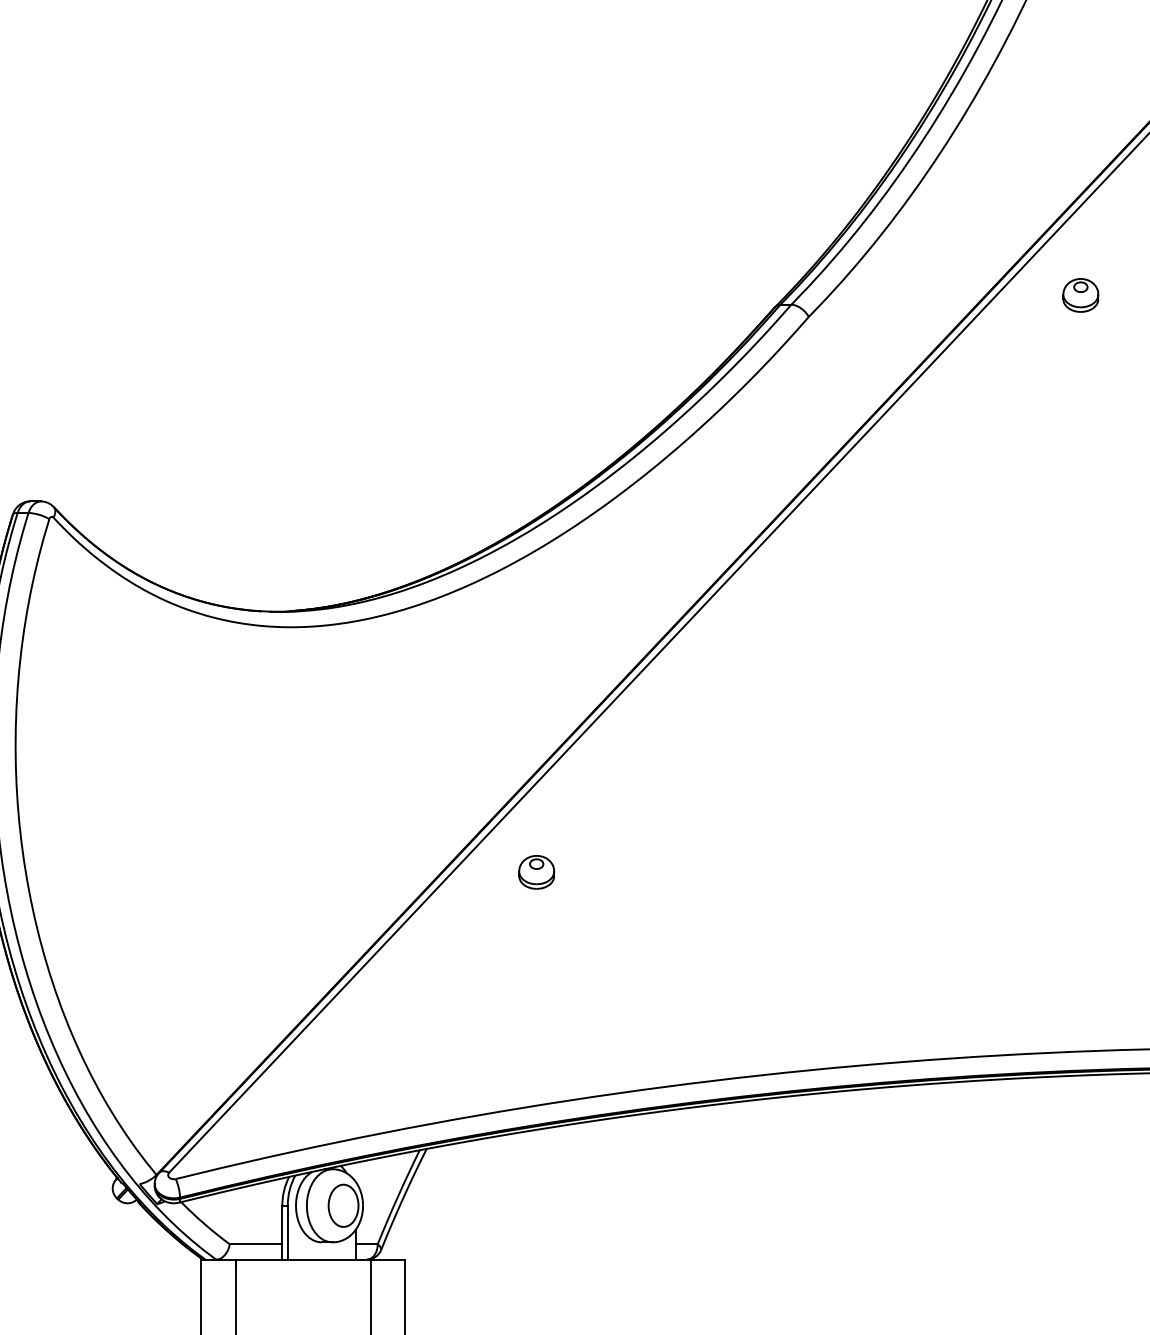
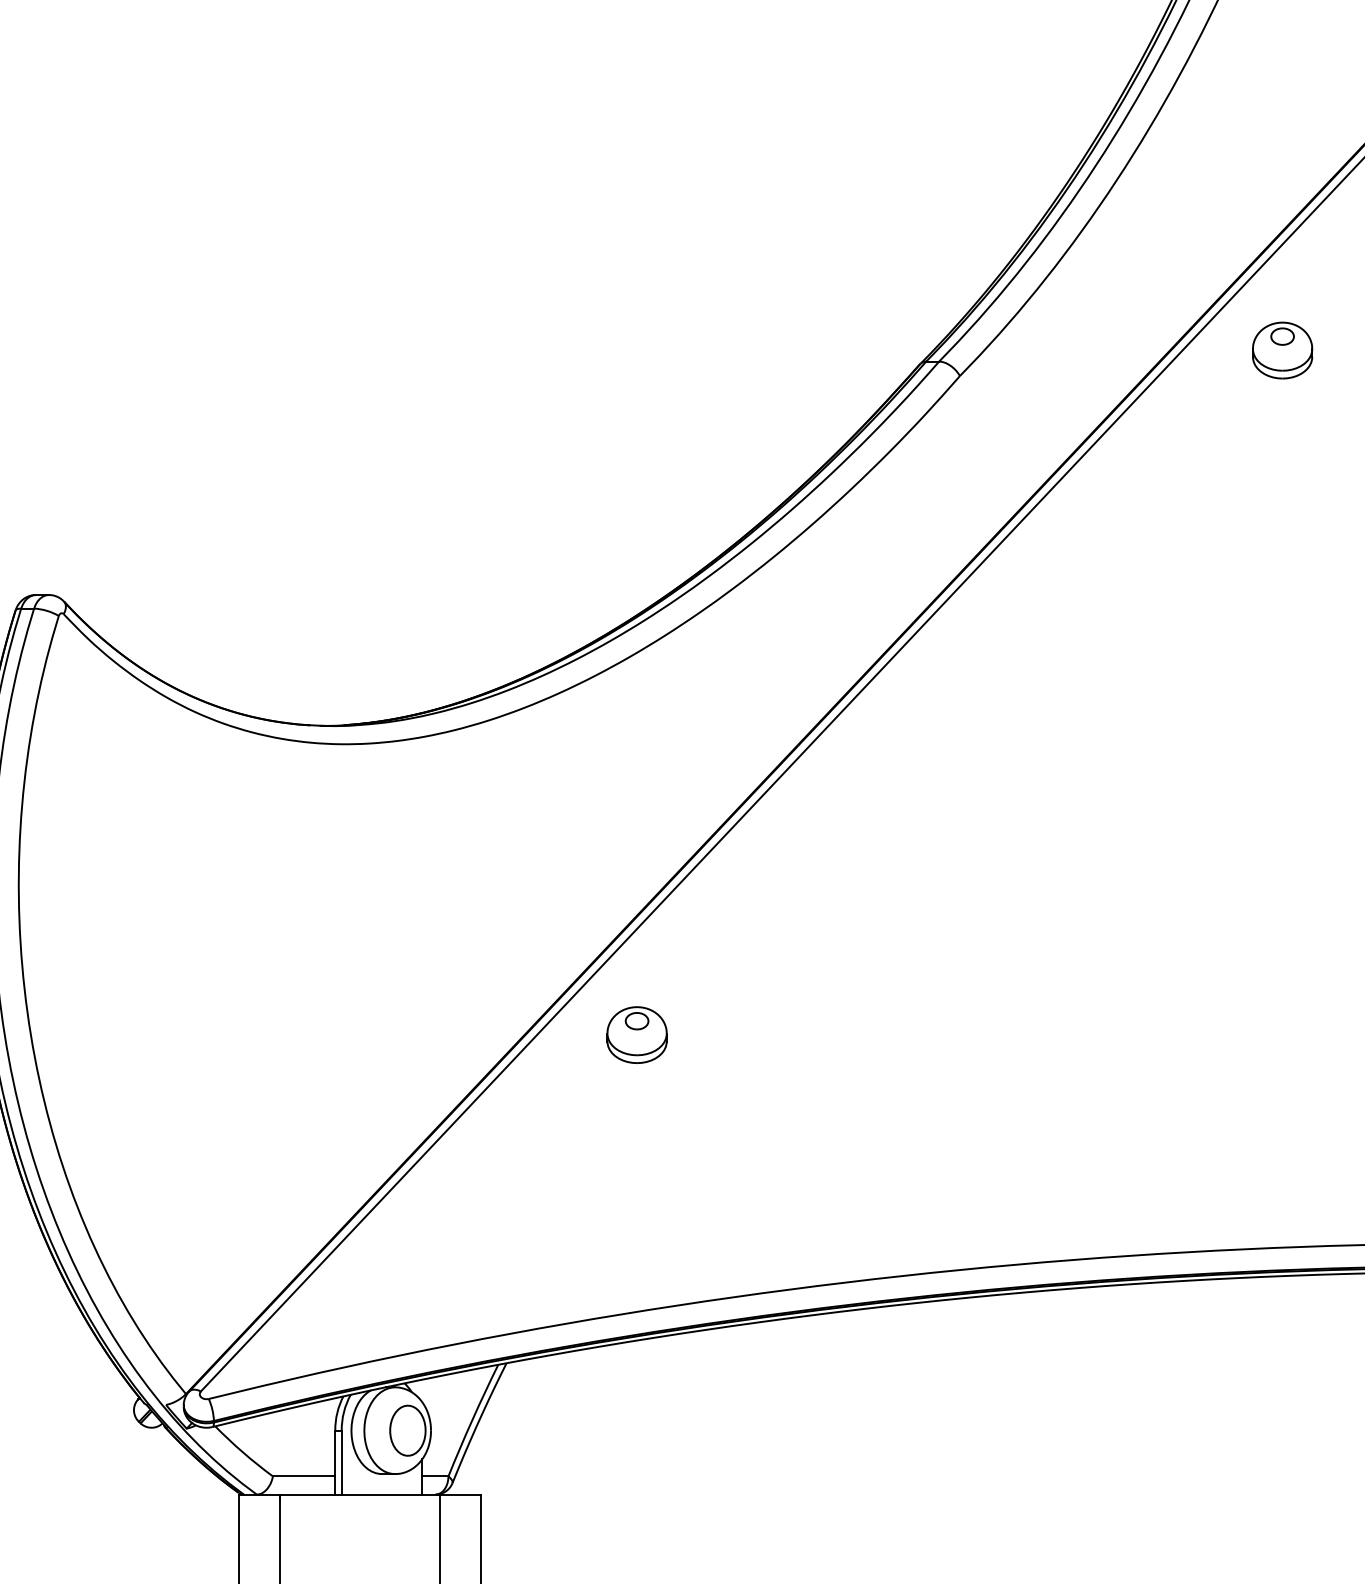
part: (1080, 295) -> (1282, 350), size x1.43
part: (536, 871) -> (636, 1034), size x1.43

